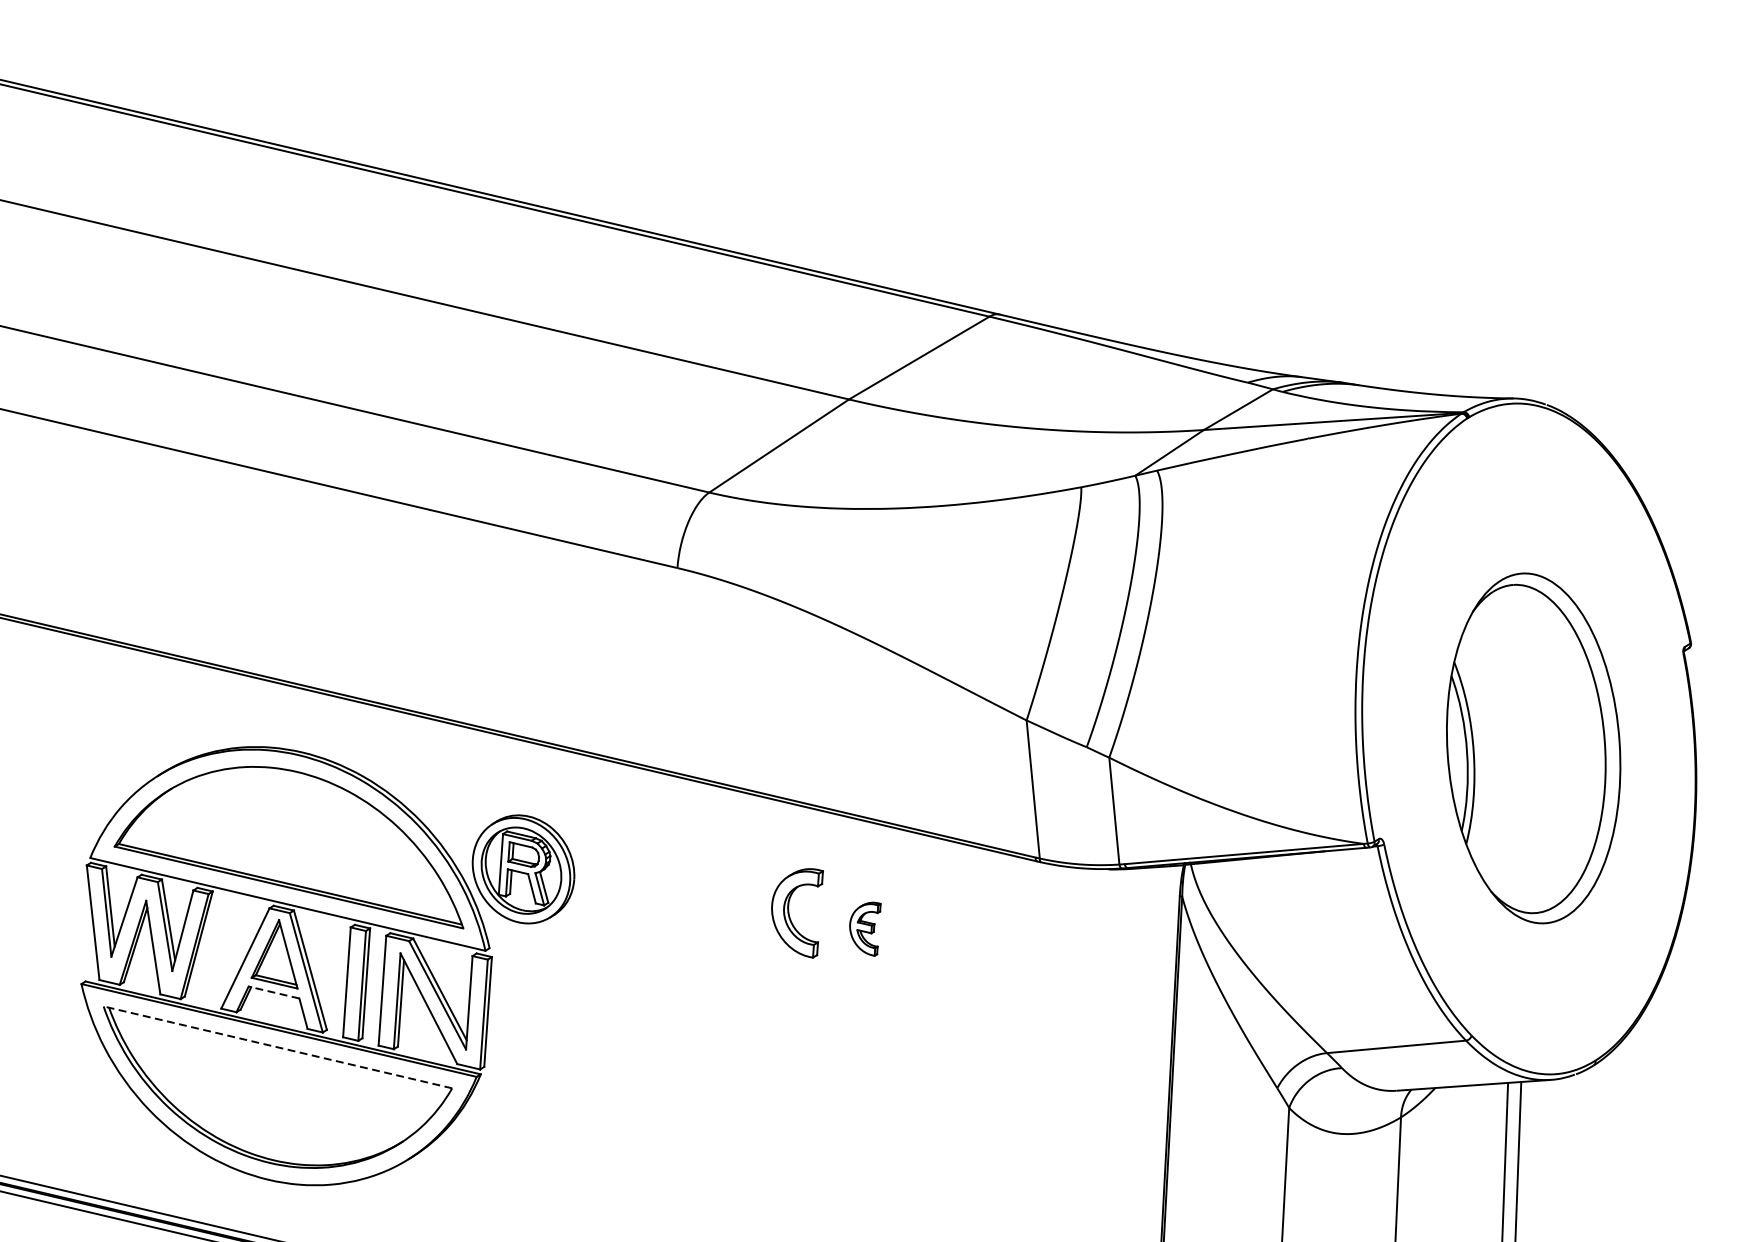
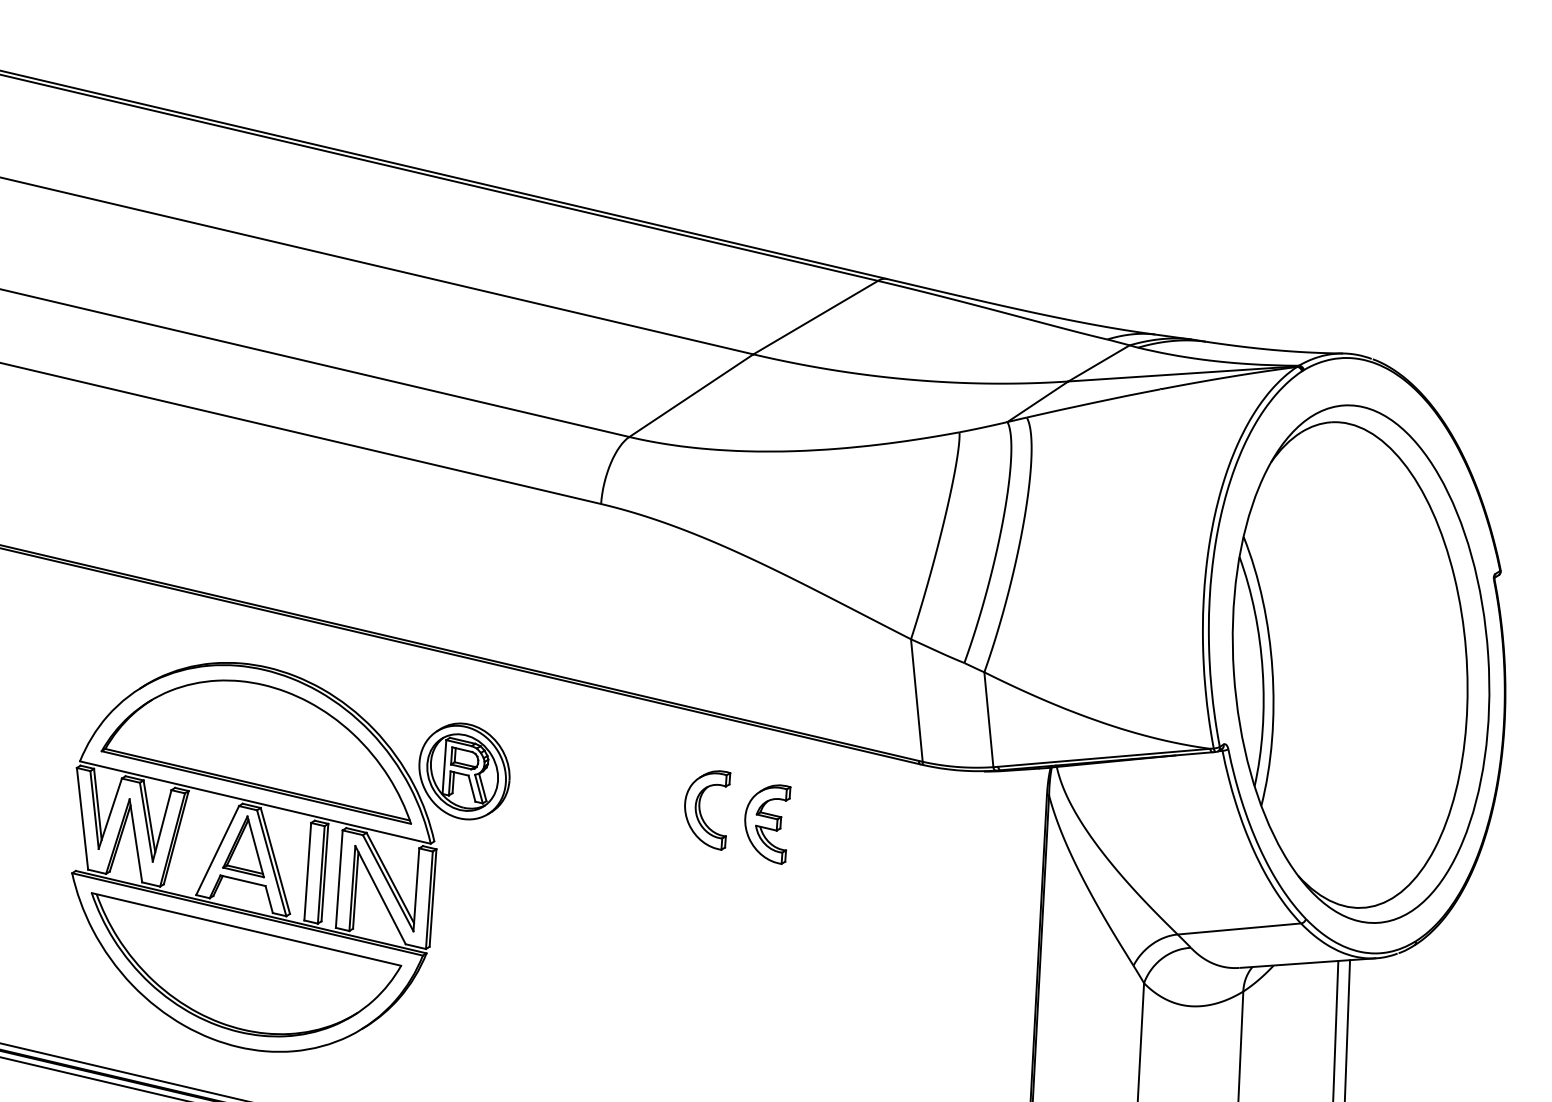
part: (1533, 747) -> (1360, 663), size x1.67
part: (864, 929) -> (767, 824), size x1.67
line: (273, 992) -> (242, 880), dashed -> solid
line: (277, 1047) -> (246, 929), dashed -> solid

